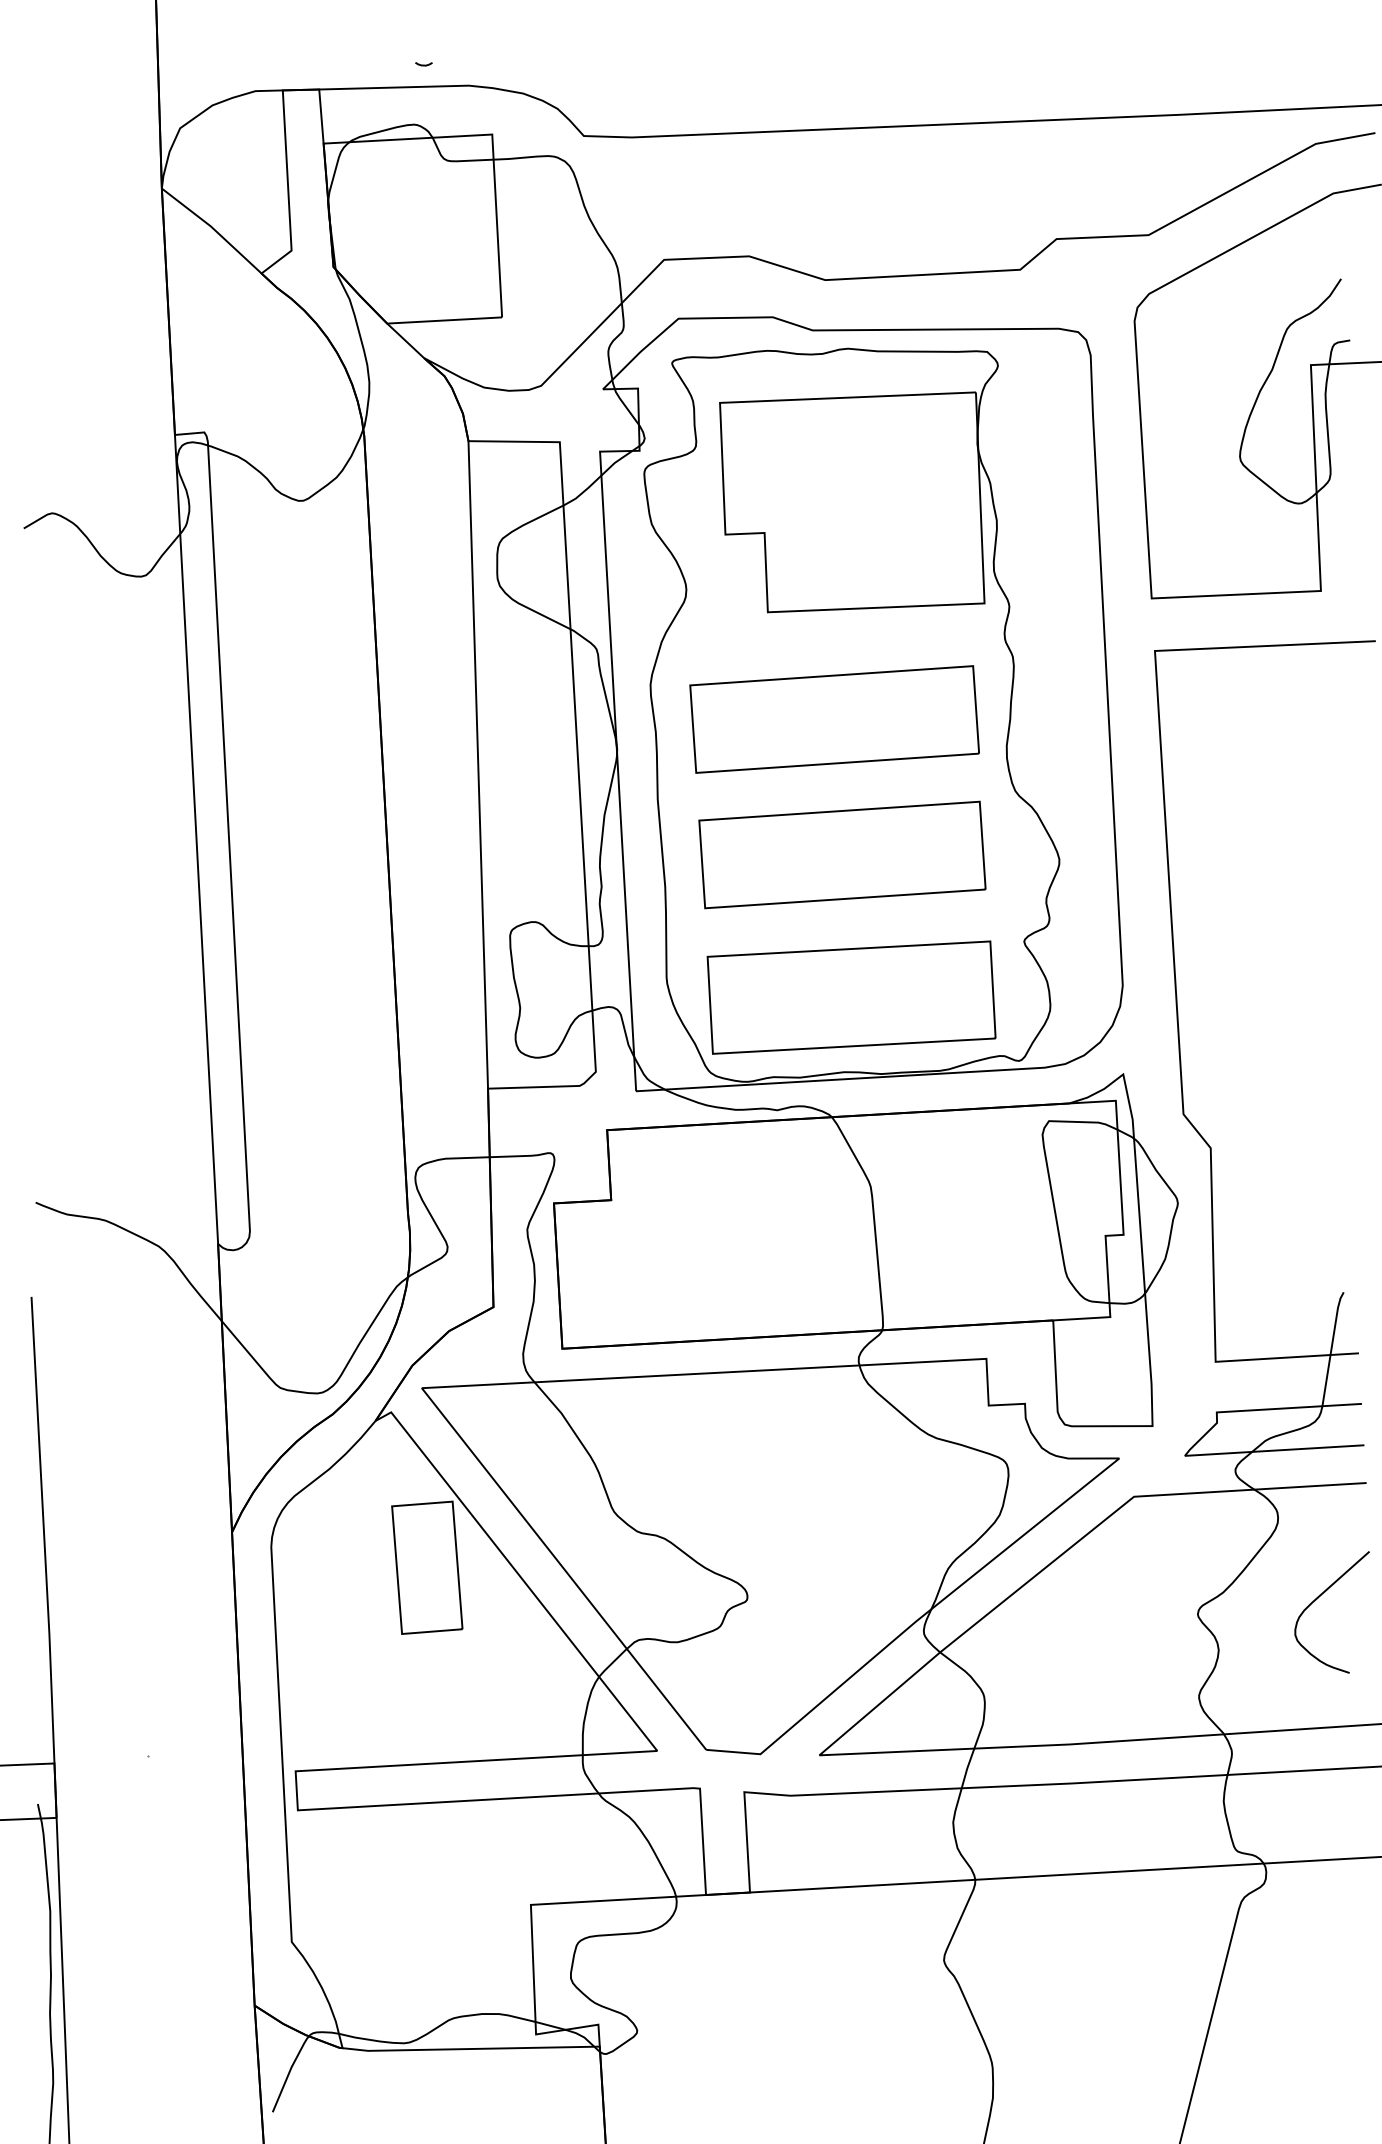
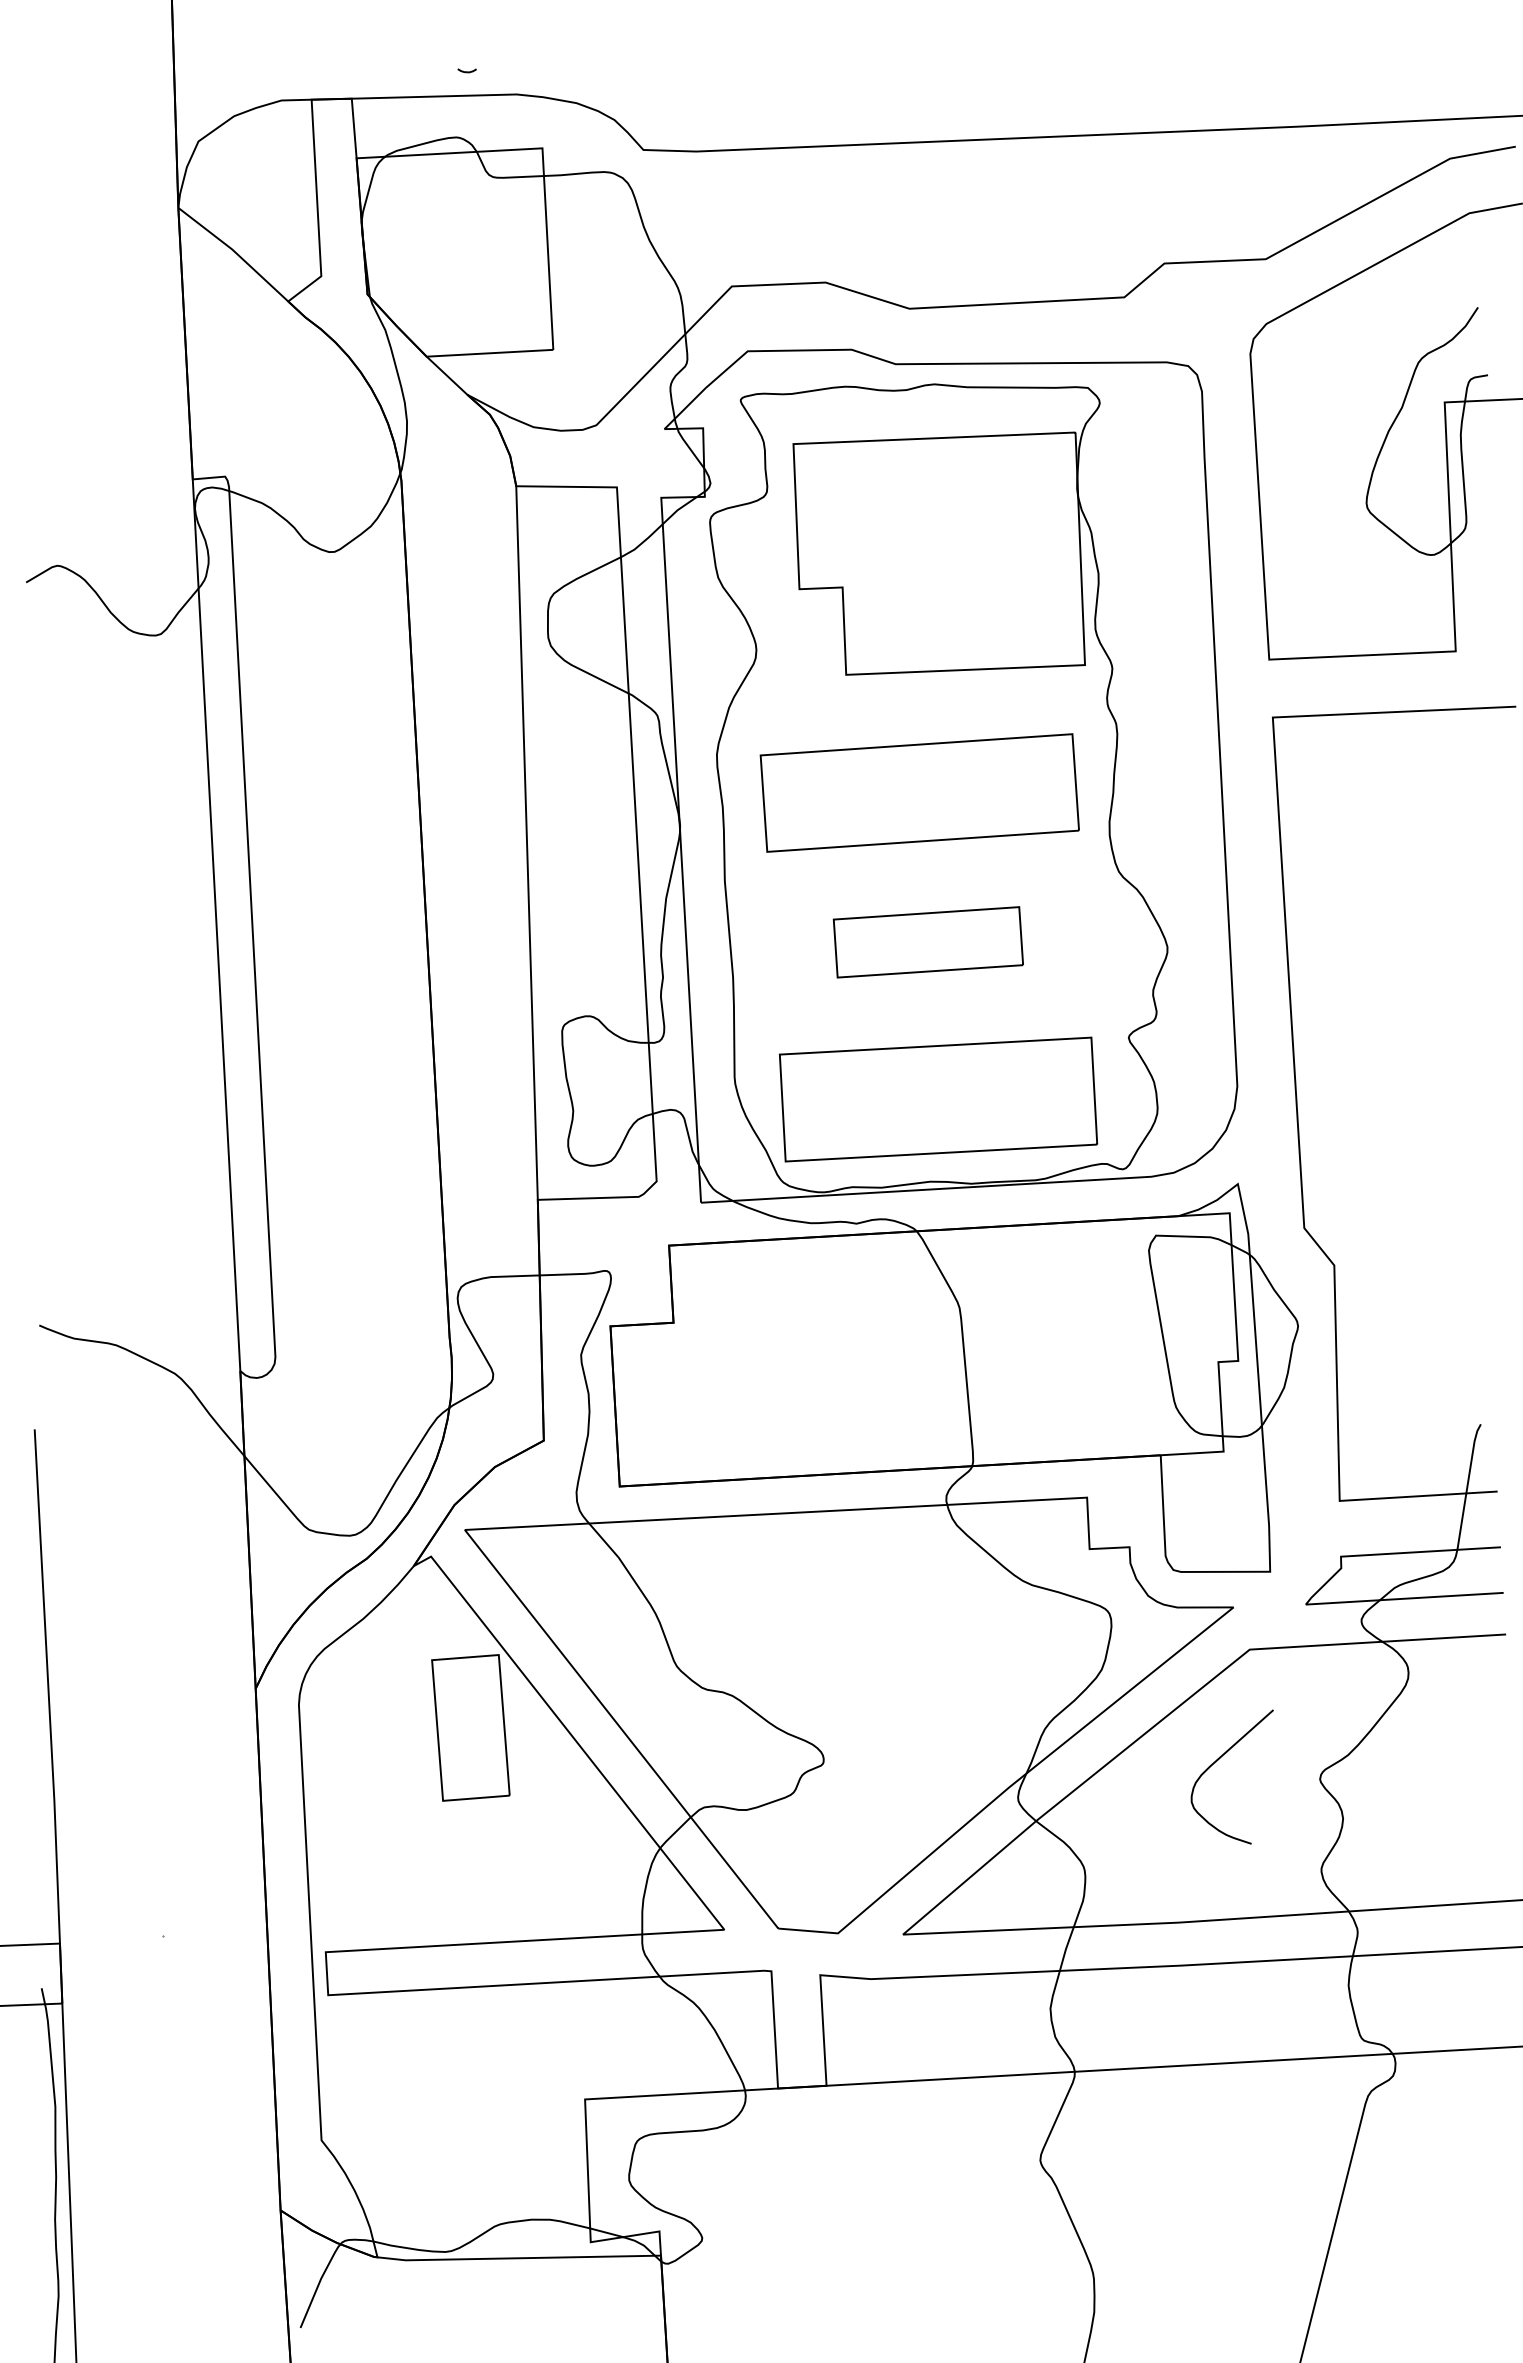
part: (842, 854) -> (928, 941), size x0.6
curve: (1318, 1598) -> (1217, 1761), moved

